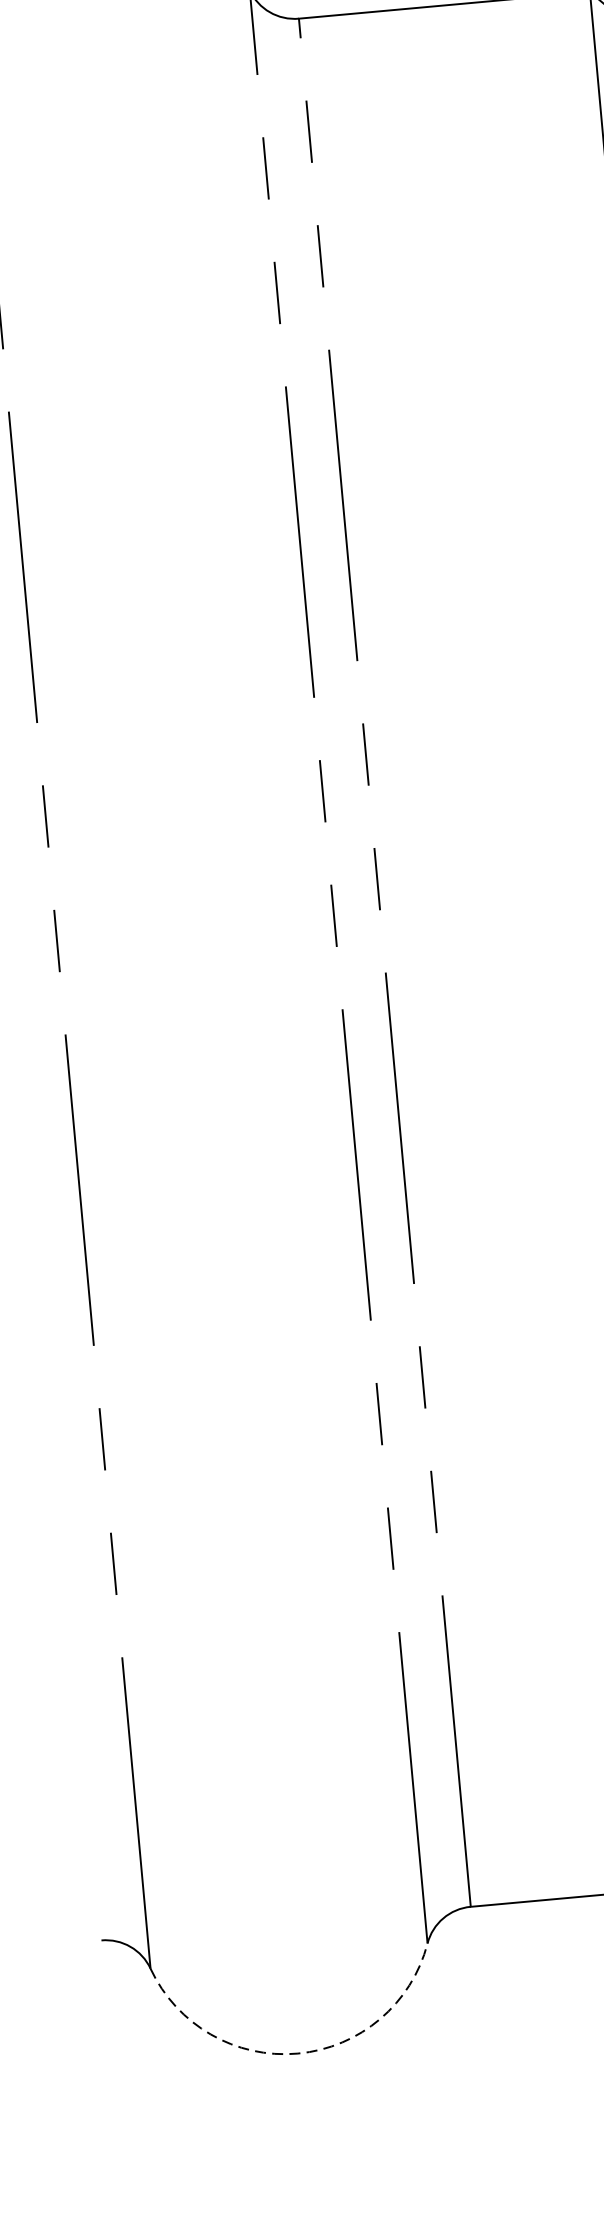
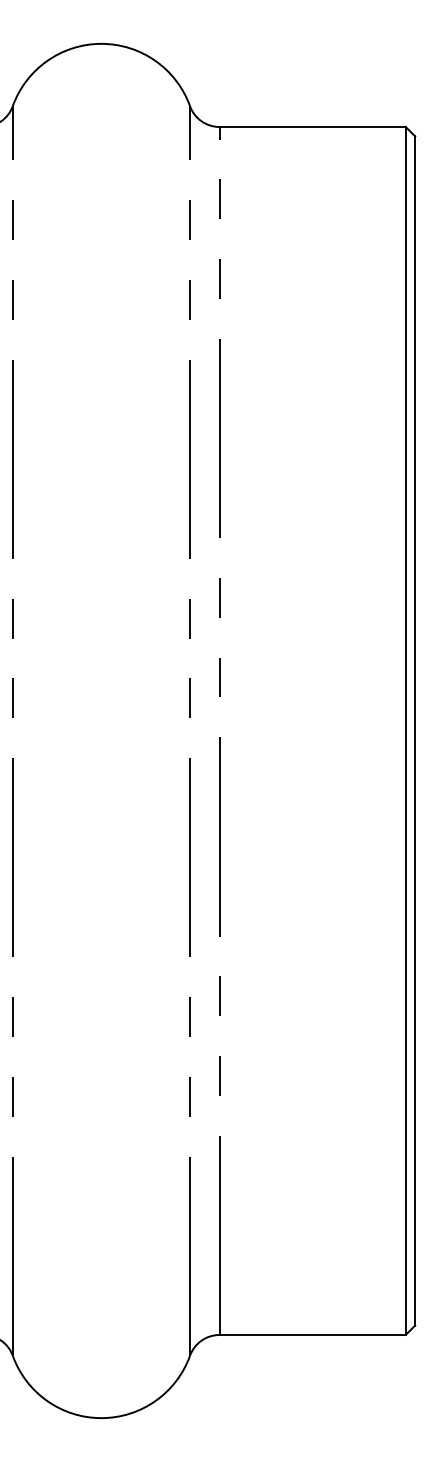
arc: (298, 2054) -> (101, 1418), dashed -> solid

